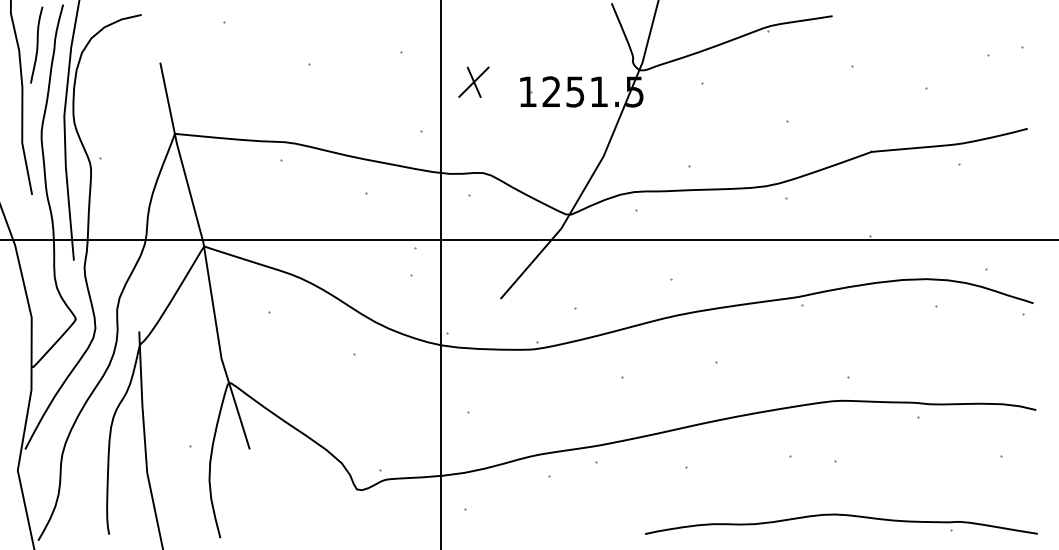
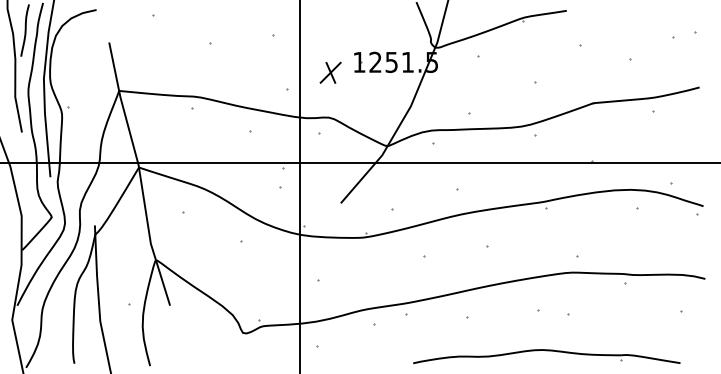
part: (473, 81) -> (330, 72), moved
part: (840, 524) -> (546, 356), moved

